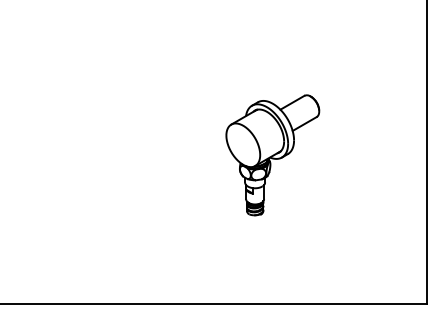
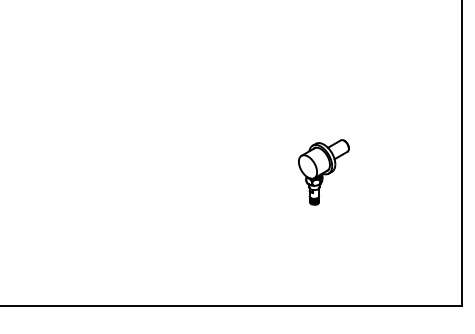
part: (272, 155) -> (323, 172), size x0.6

